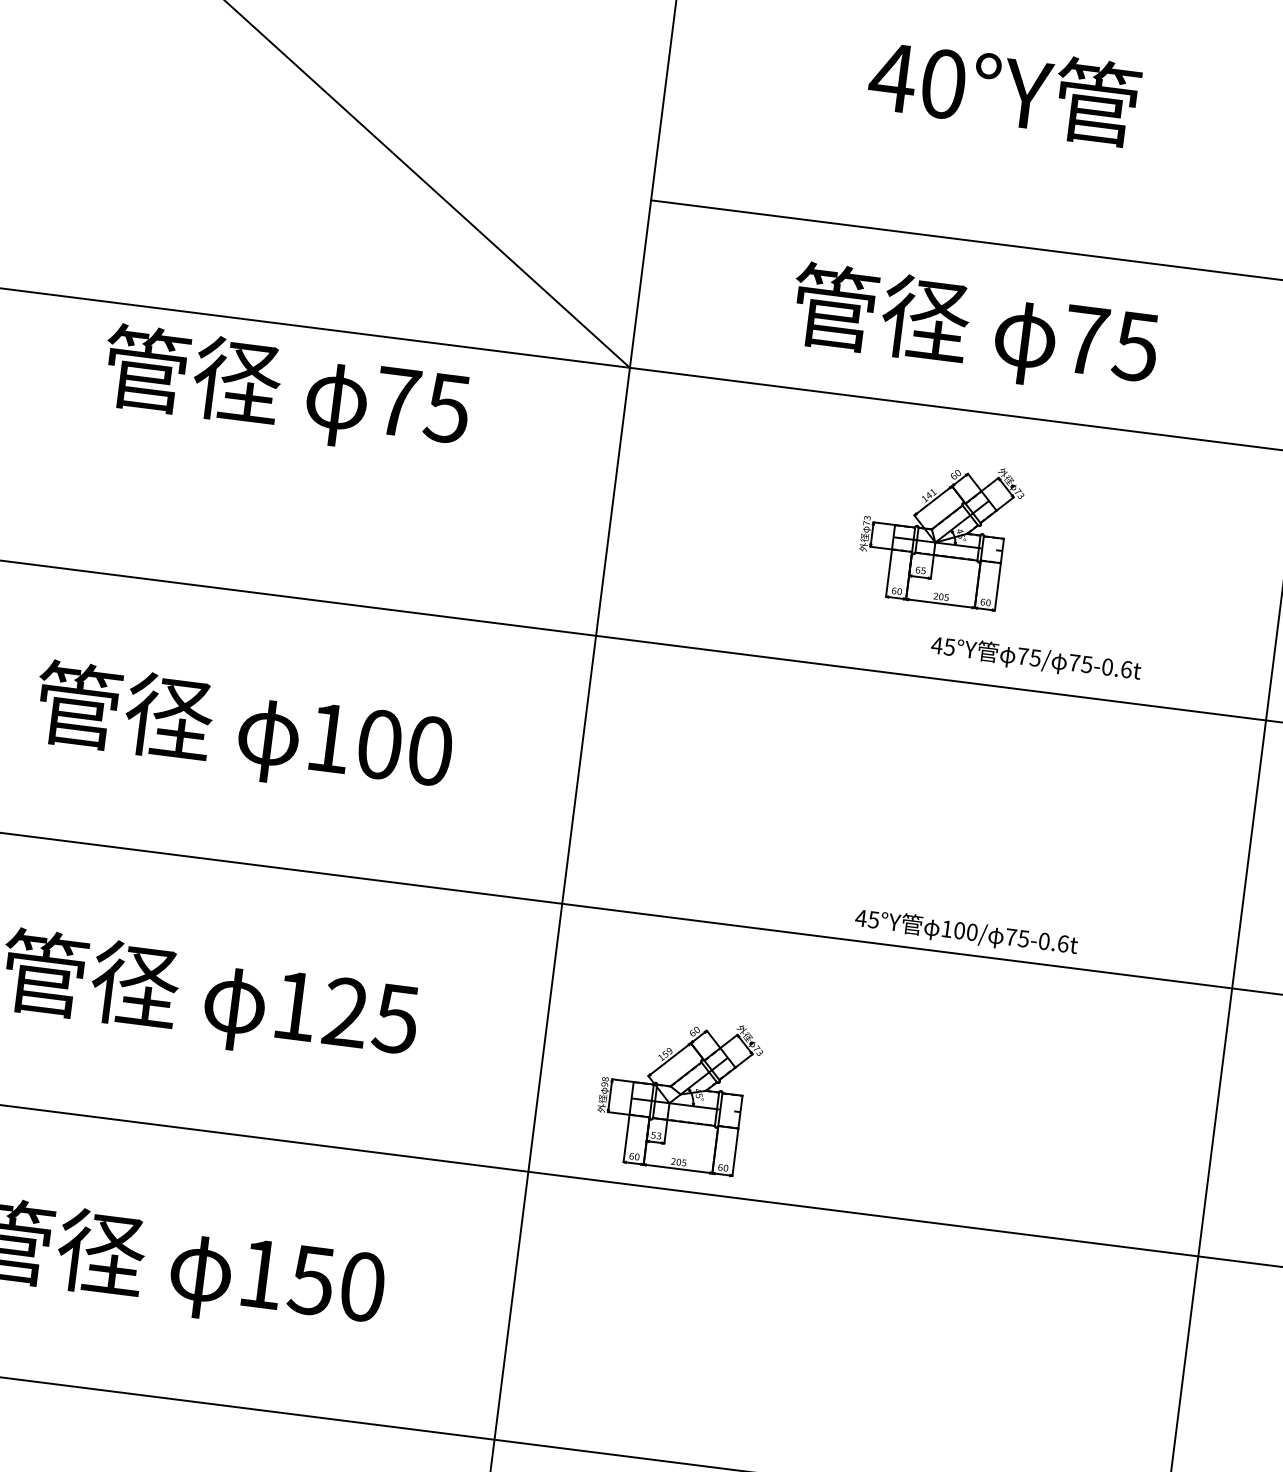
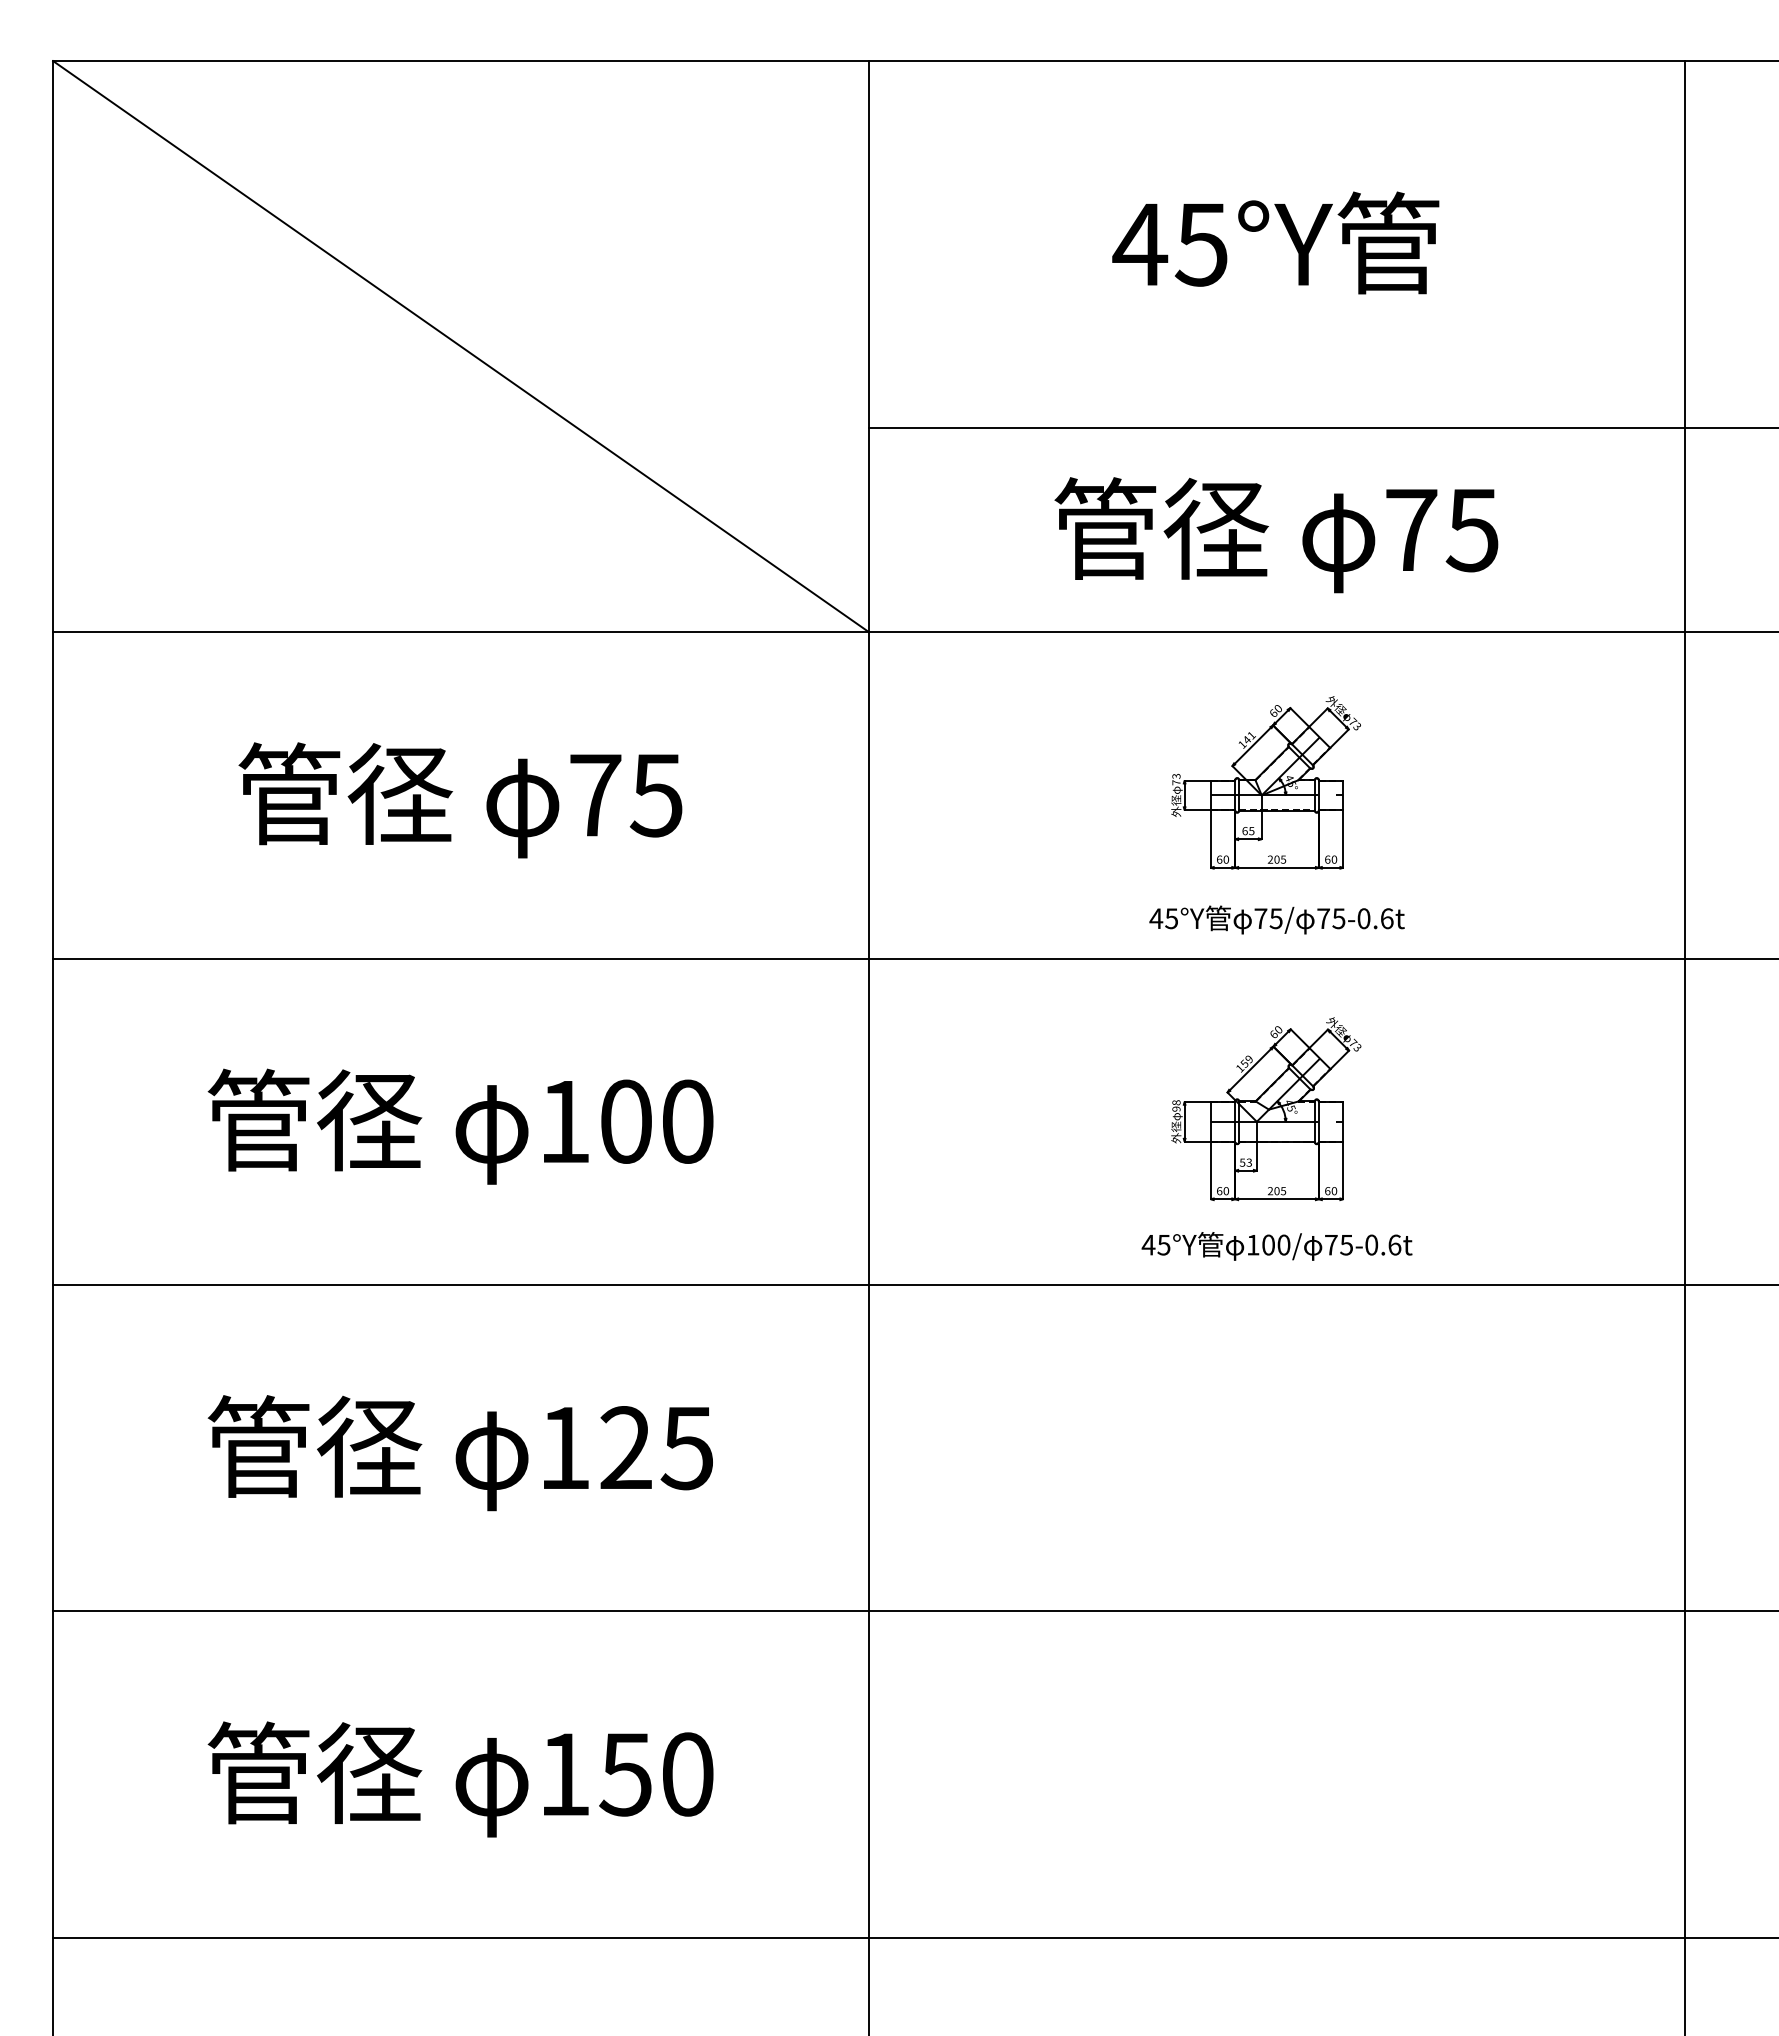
text: (942, 83) -> (1200, 244), 40°Y -> 45°Y
text: (286, 392) -> (460, 800), moved
text: (1035, 658) -> (1276, 919), moved
text: (966, 932) -> (1276, 1246), moved
part: (678, 1094) -> (1266, 1109), moved

